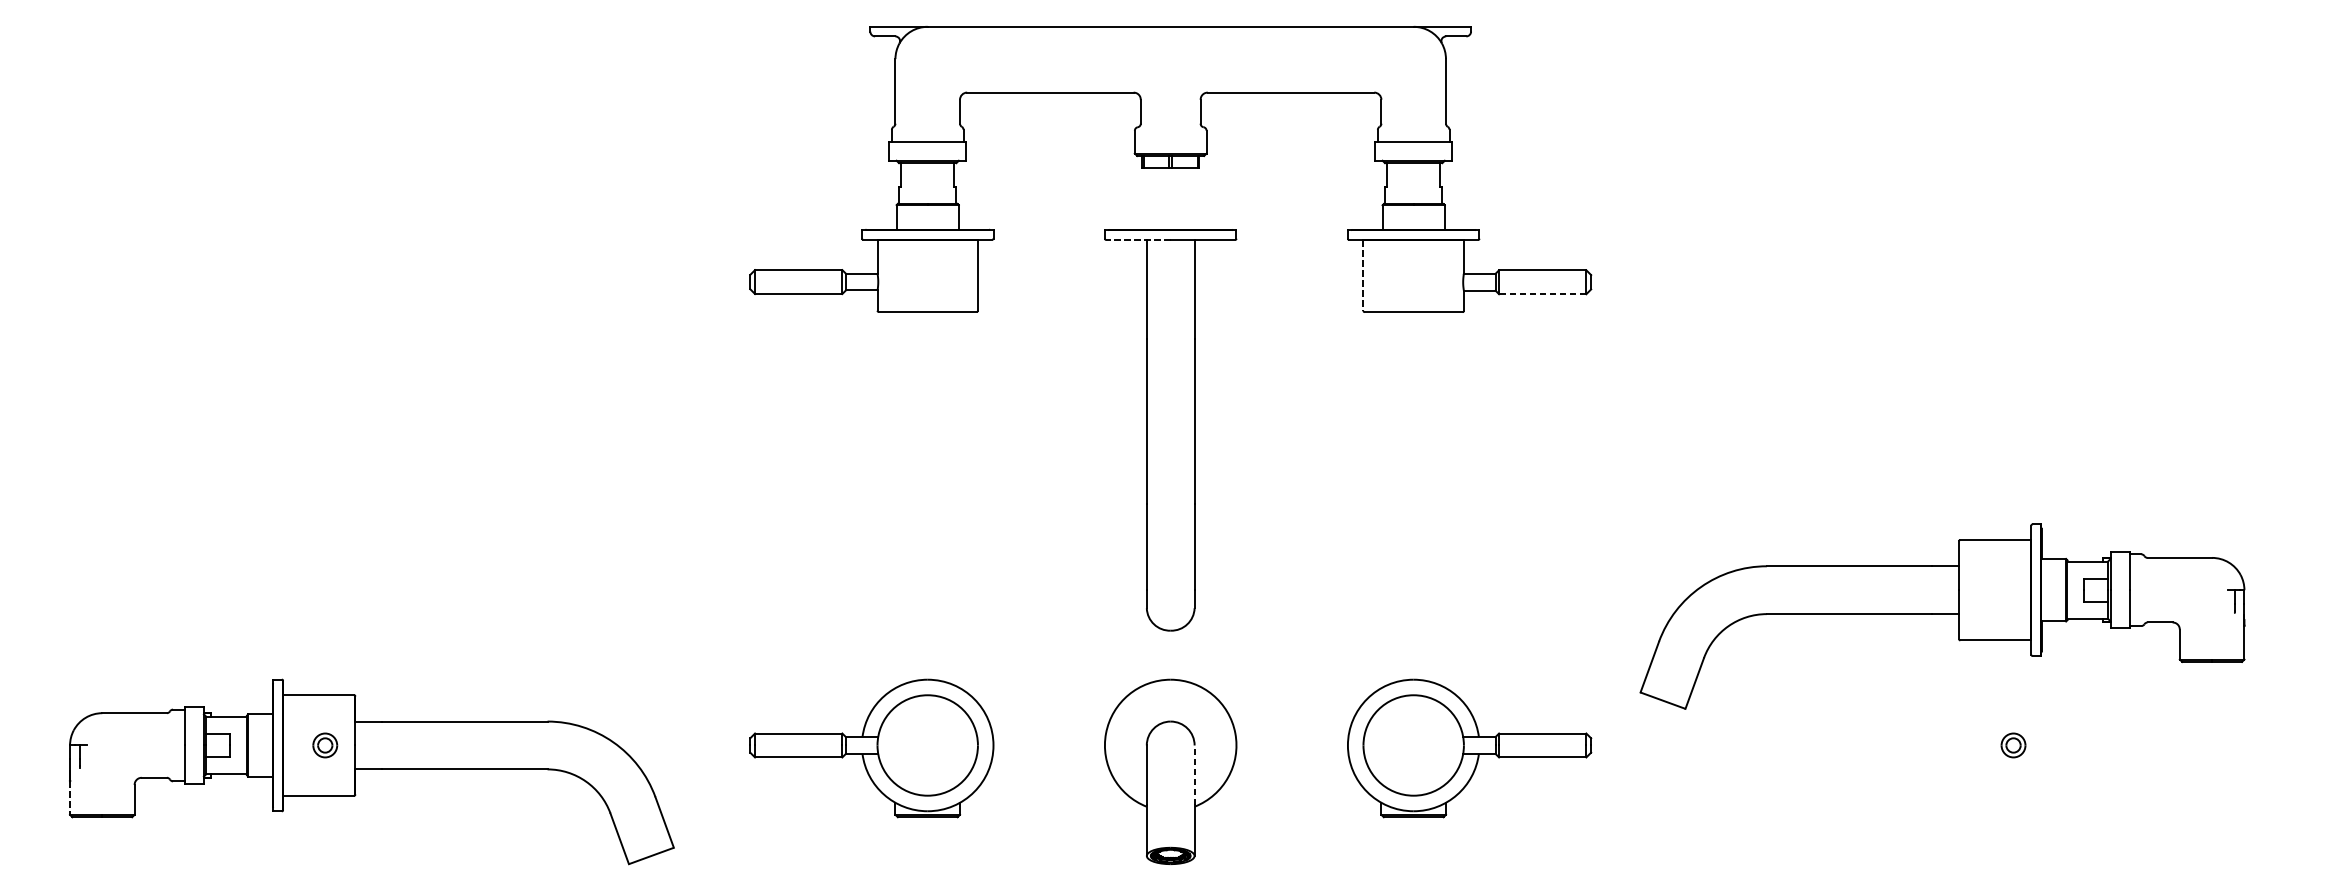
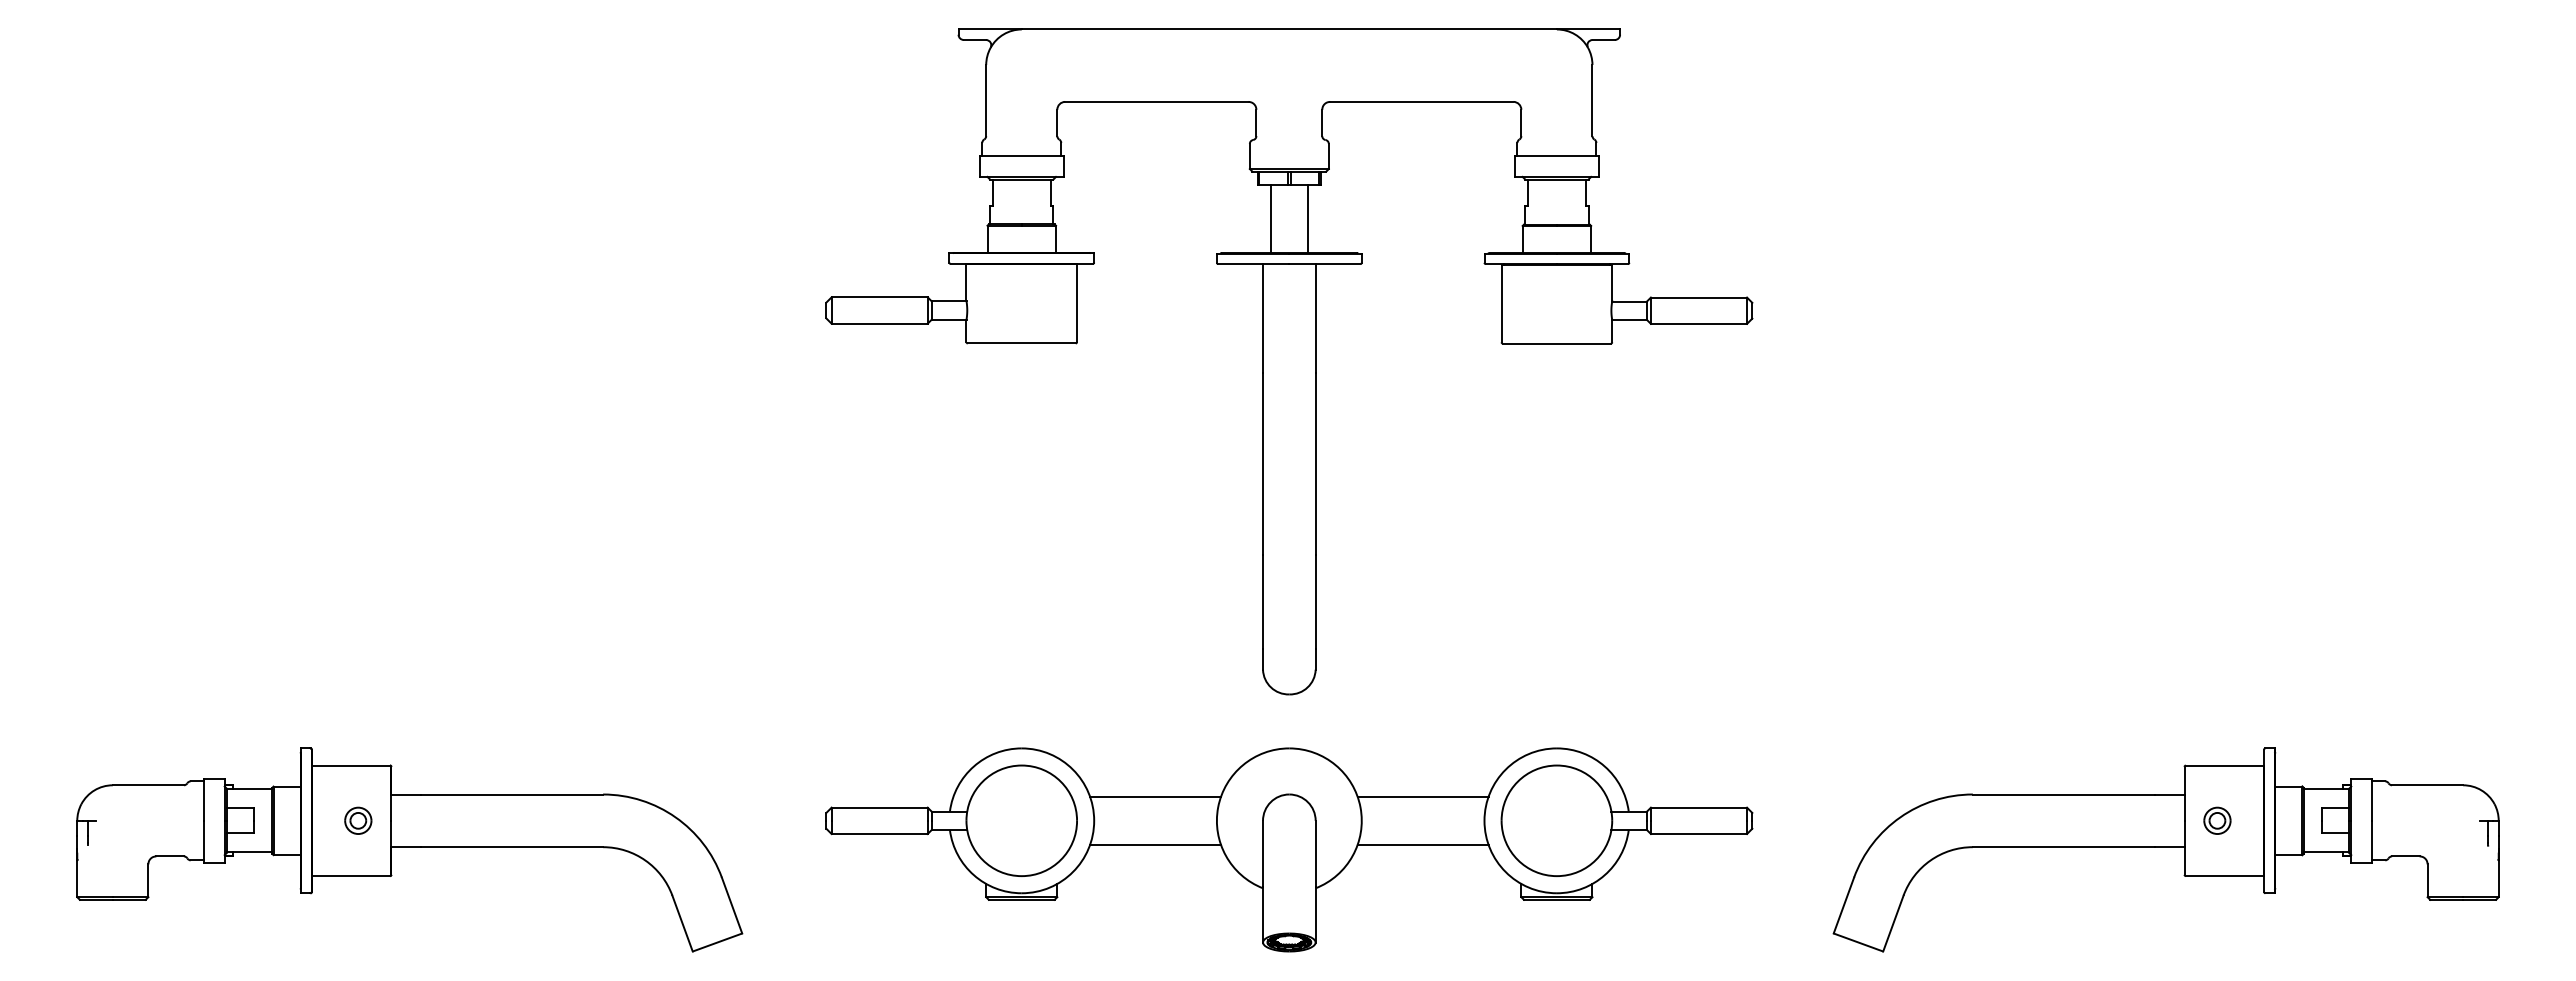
line: (1154, 198) -> (1271, 218), added
line: (1187, 198) -> (1307, 218), added
line: (1138, 240) -> (1253, 264), dashed -> solid
line: (1363, 275) -> (1501, 303), dashed -> solid
line: (1542, 293) -> (1698, 323), dashed -> solid
part: (1941, 616) -> (2165, 849), moved
line: (1049, 724) -> (1155, 797), added
line: (1291, 724) -> (1422, 797), added
line: (1049, 766) -> (1155, 844), added
line: (1291, 766) -> (1422, 844), added
line: (1194, 775) -> (1315, 853), dashed -> solid
line: (70, 798) -> (77, 879), dashed -> solid

